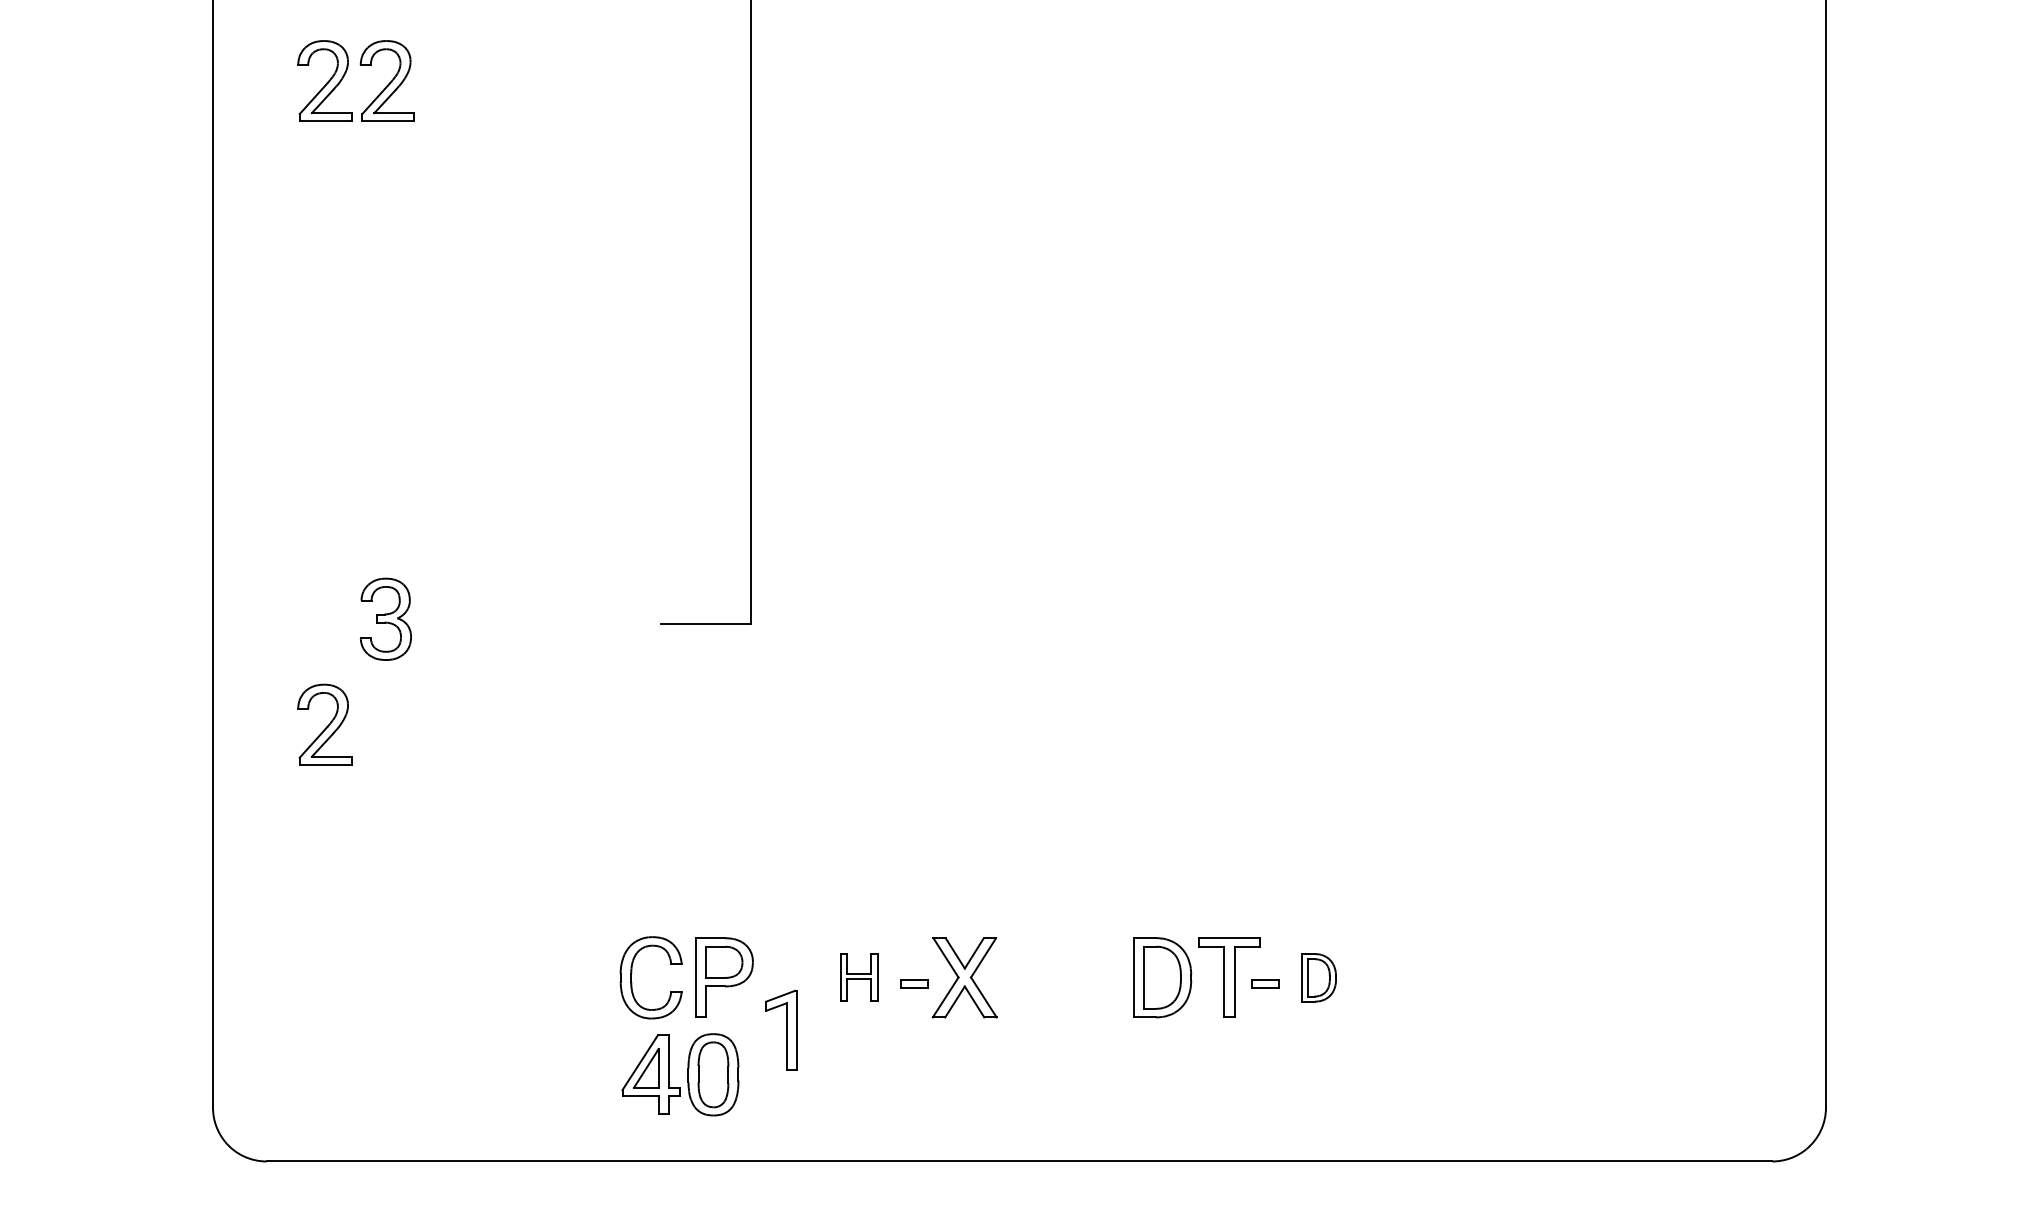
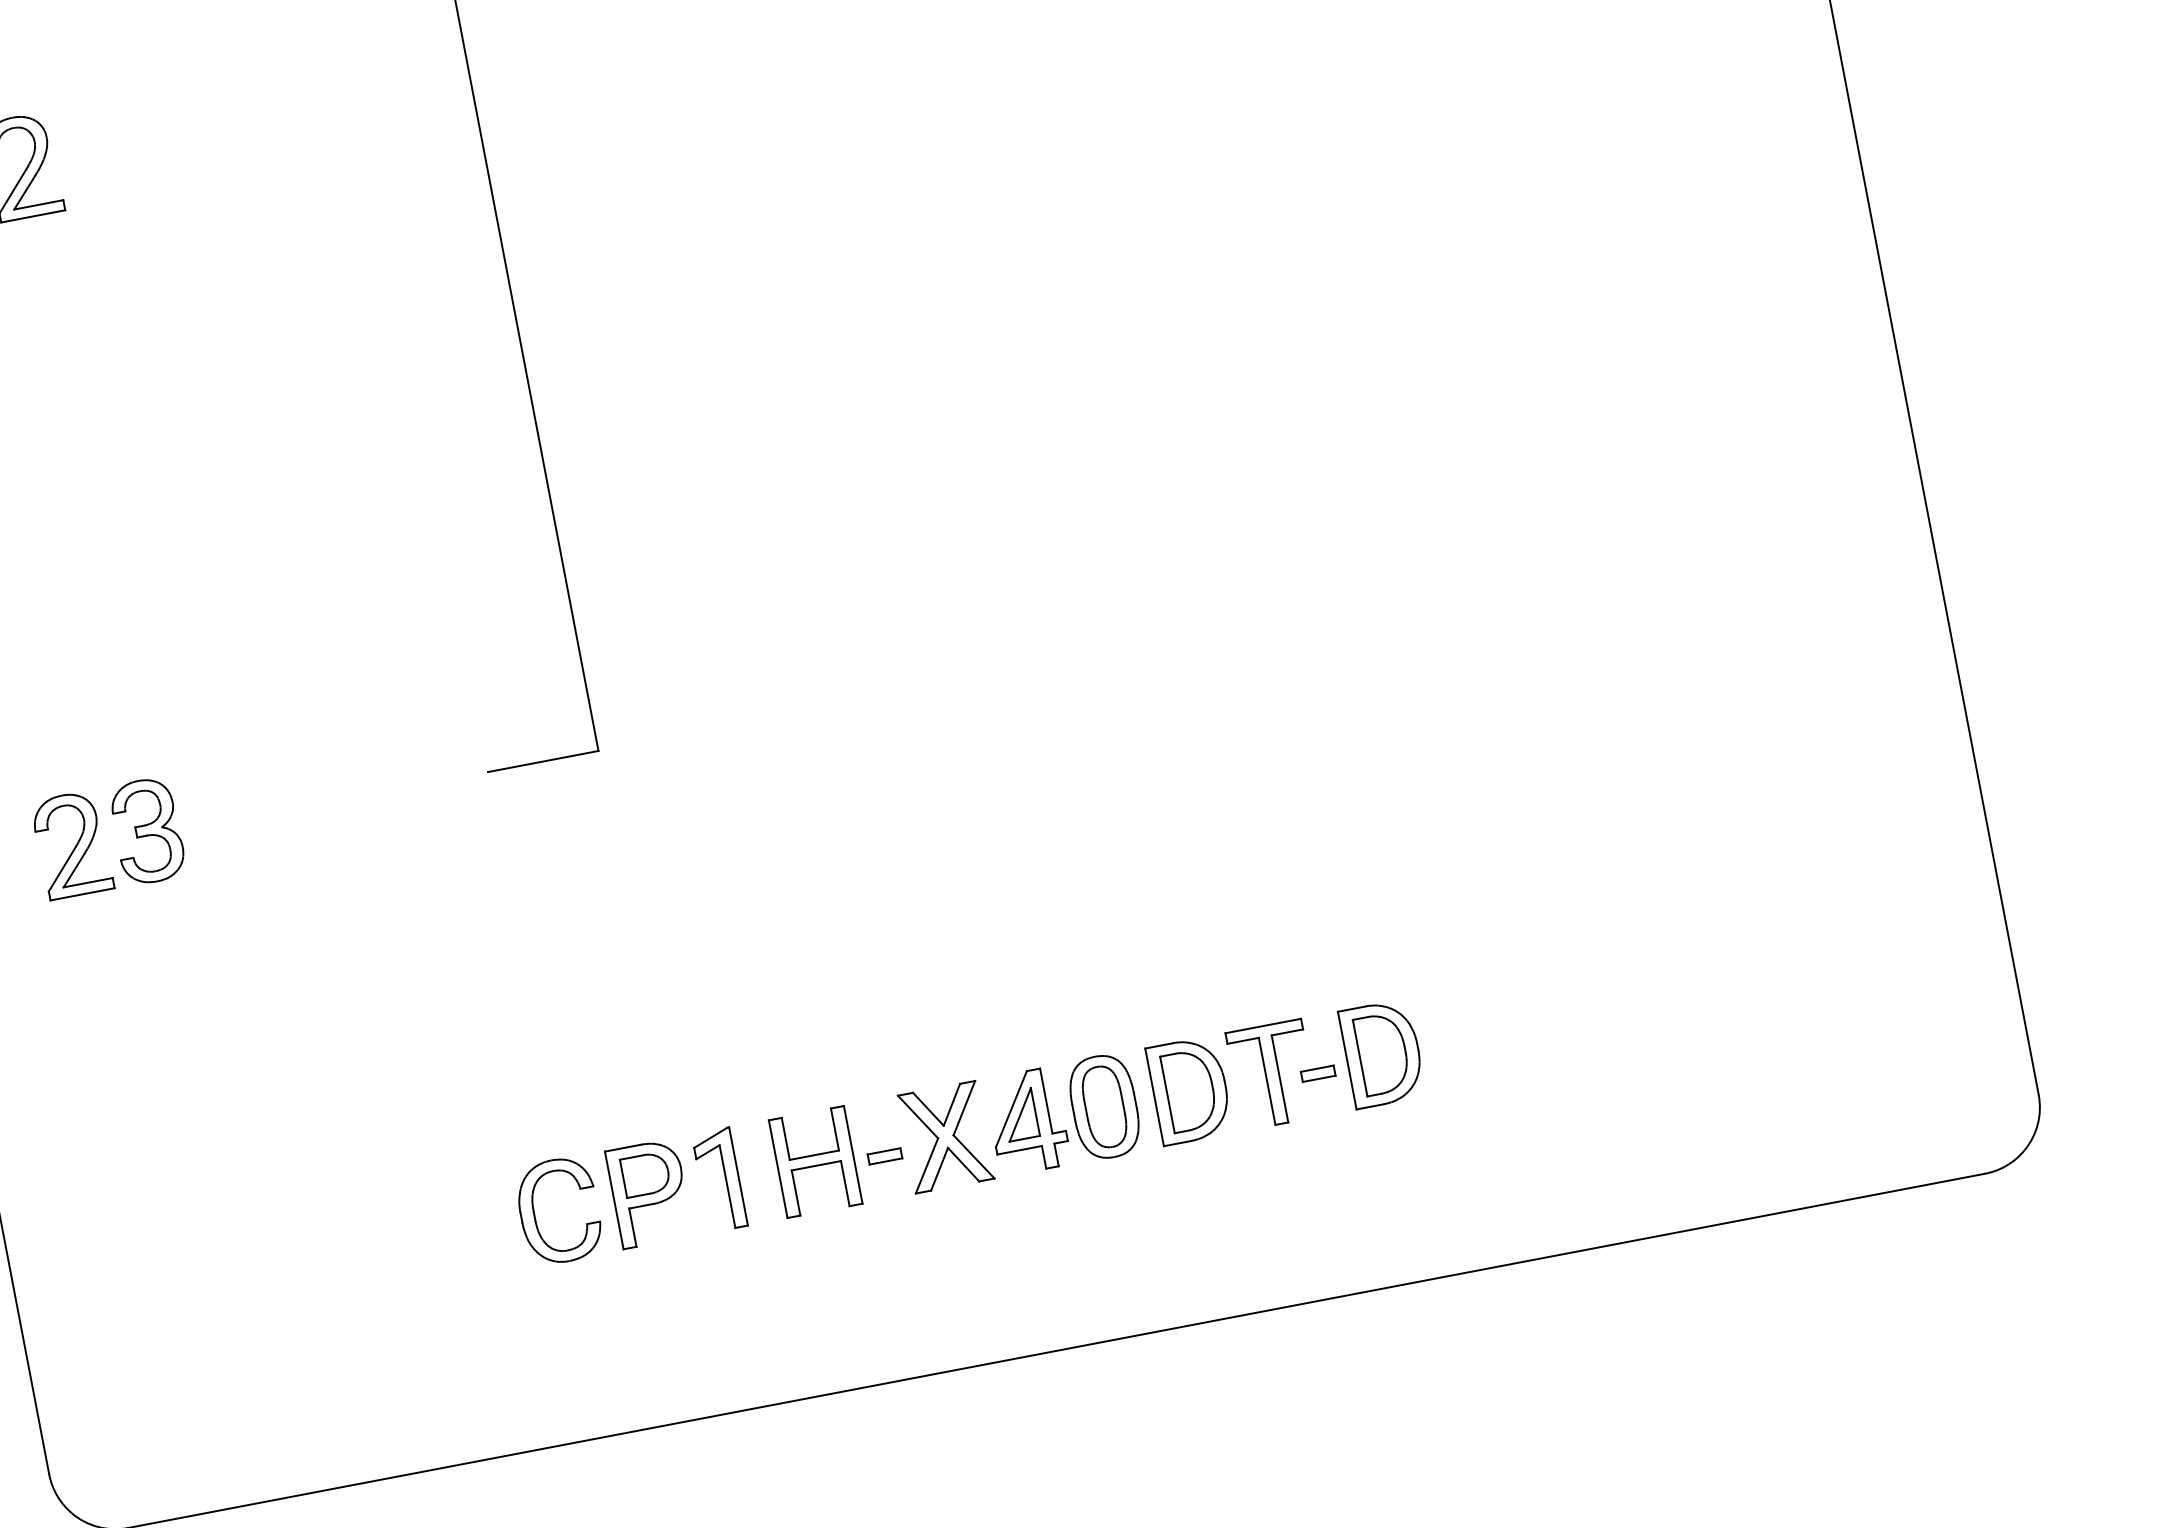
part: (324, 724) -> (71, 844), moved
part: (859, 977) -> (815, 1161), size x1.67
part: (1318, 977) -> (1382, 1053), size x1.67
part: (781, 1029) -> (719, 1178), moved
part: (687, 1074) -> (1072, 1112), moved

